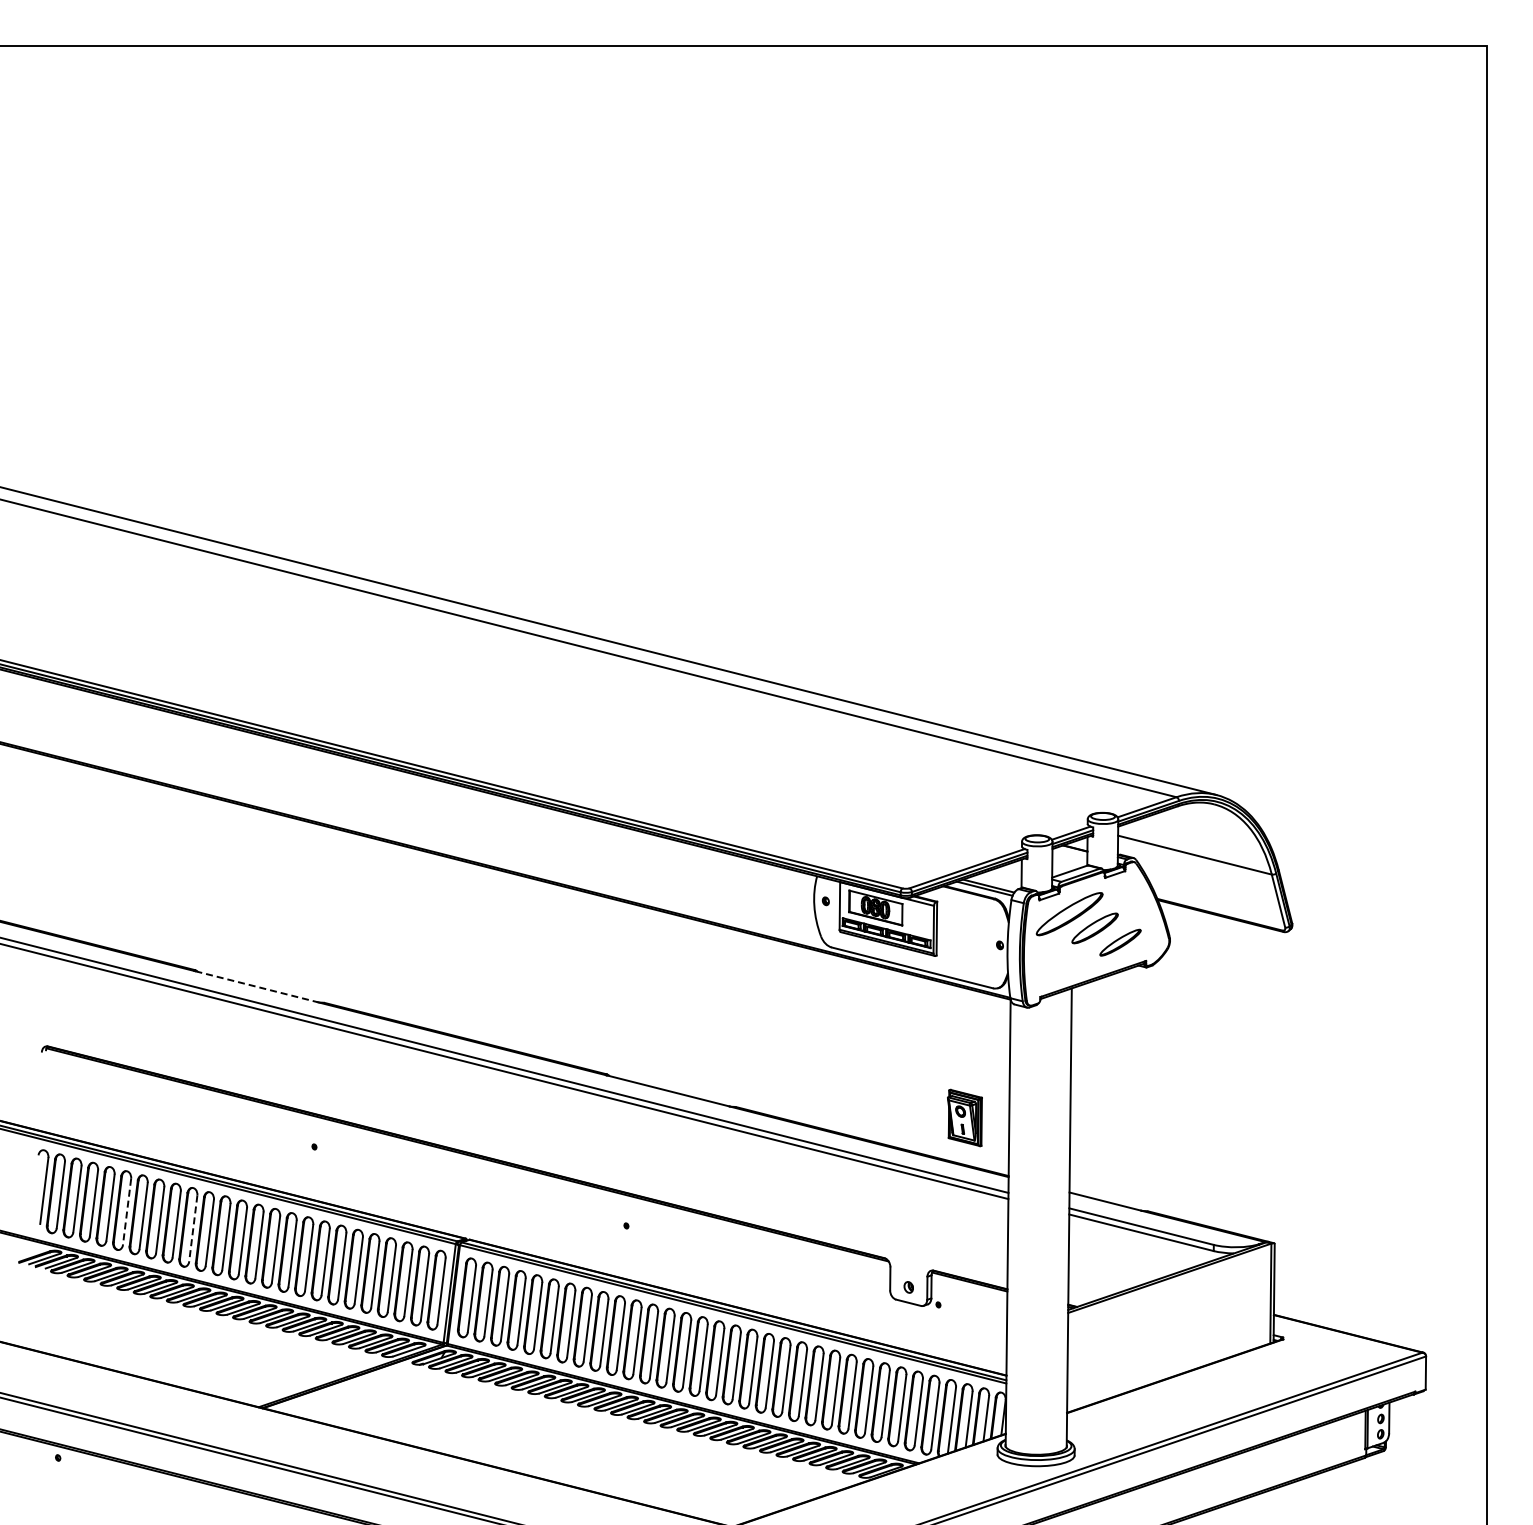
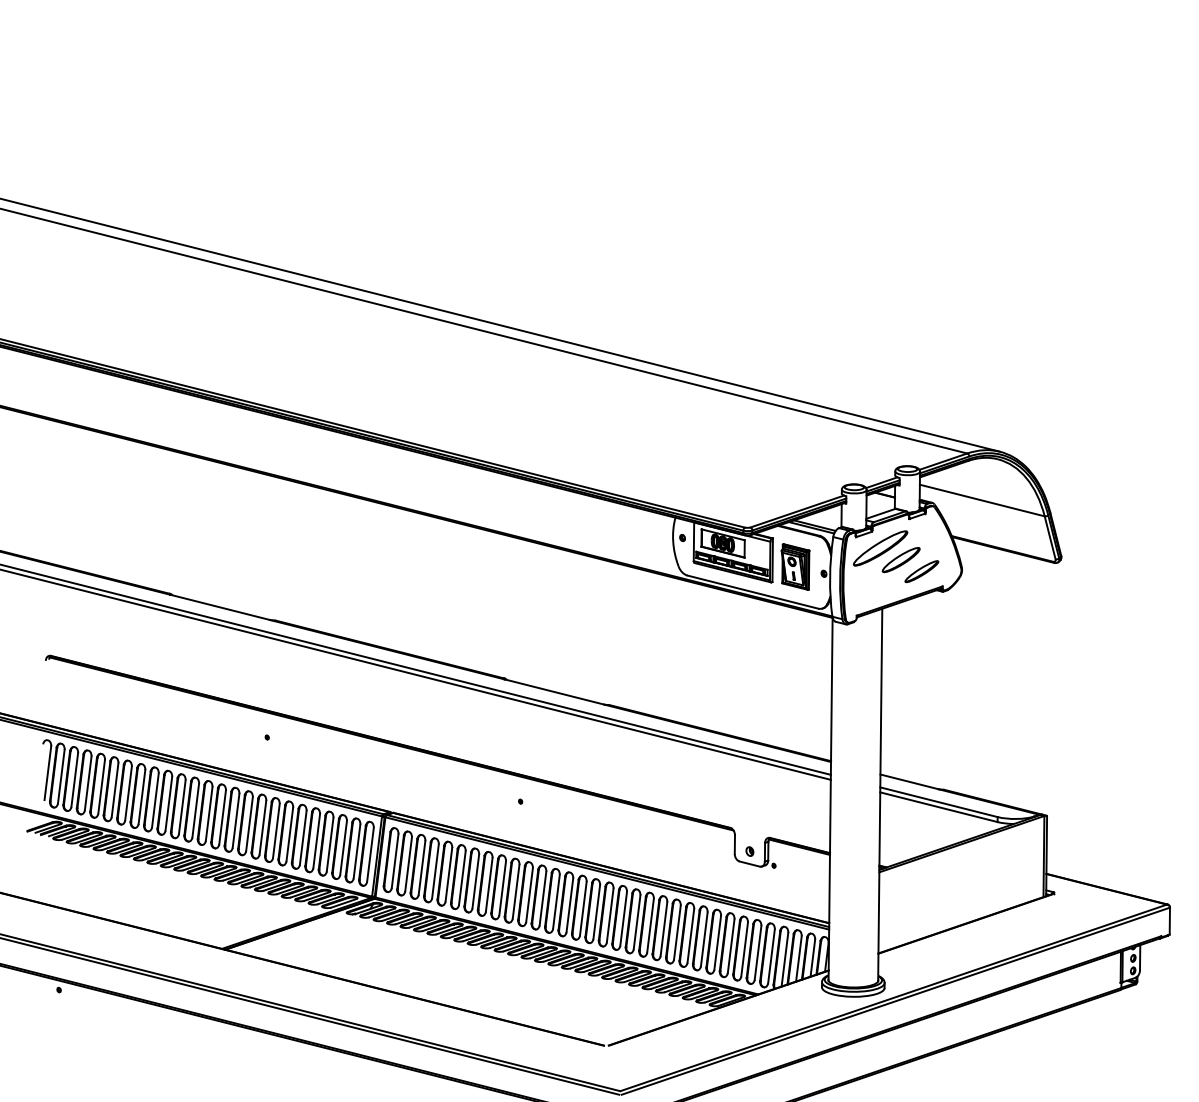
line: (257, 986) -> (220, 607), dashed -> solid
part: (964, 1117) -> (795, 566), moved
line: (127, 1212) -> (115, 790), dashed -> solid
line: (193, 1229) -> (169, 804), dashed -> solid

